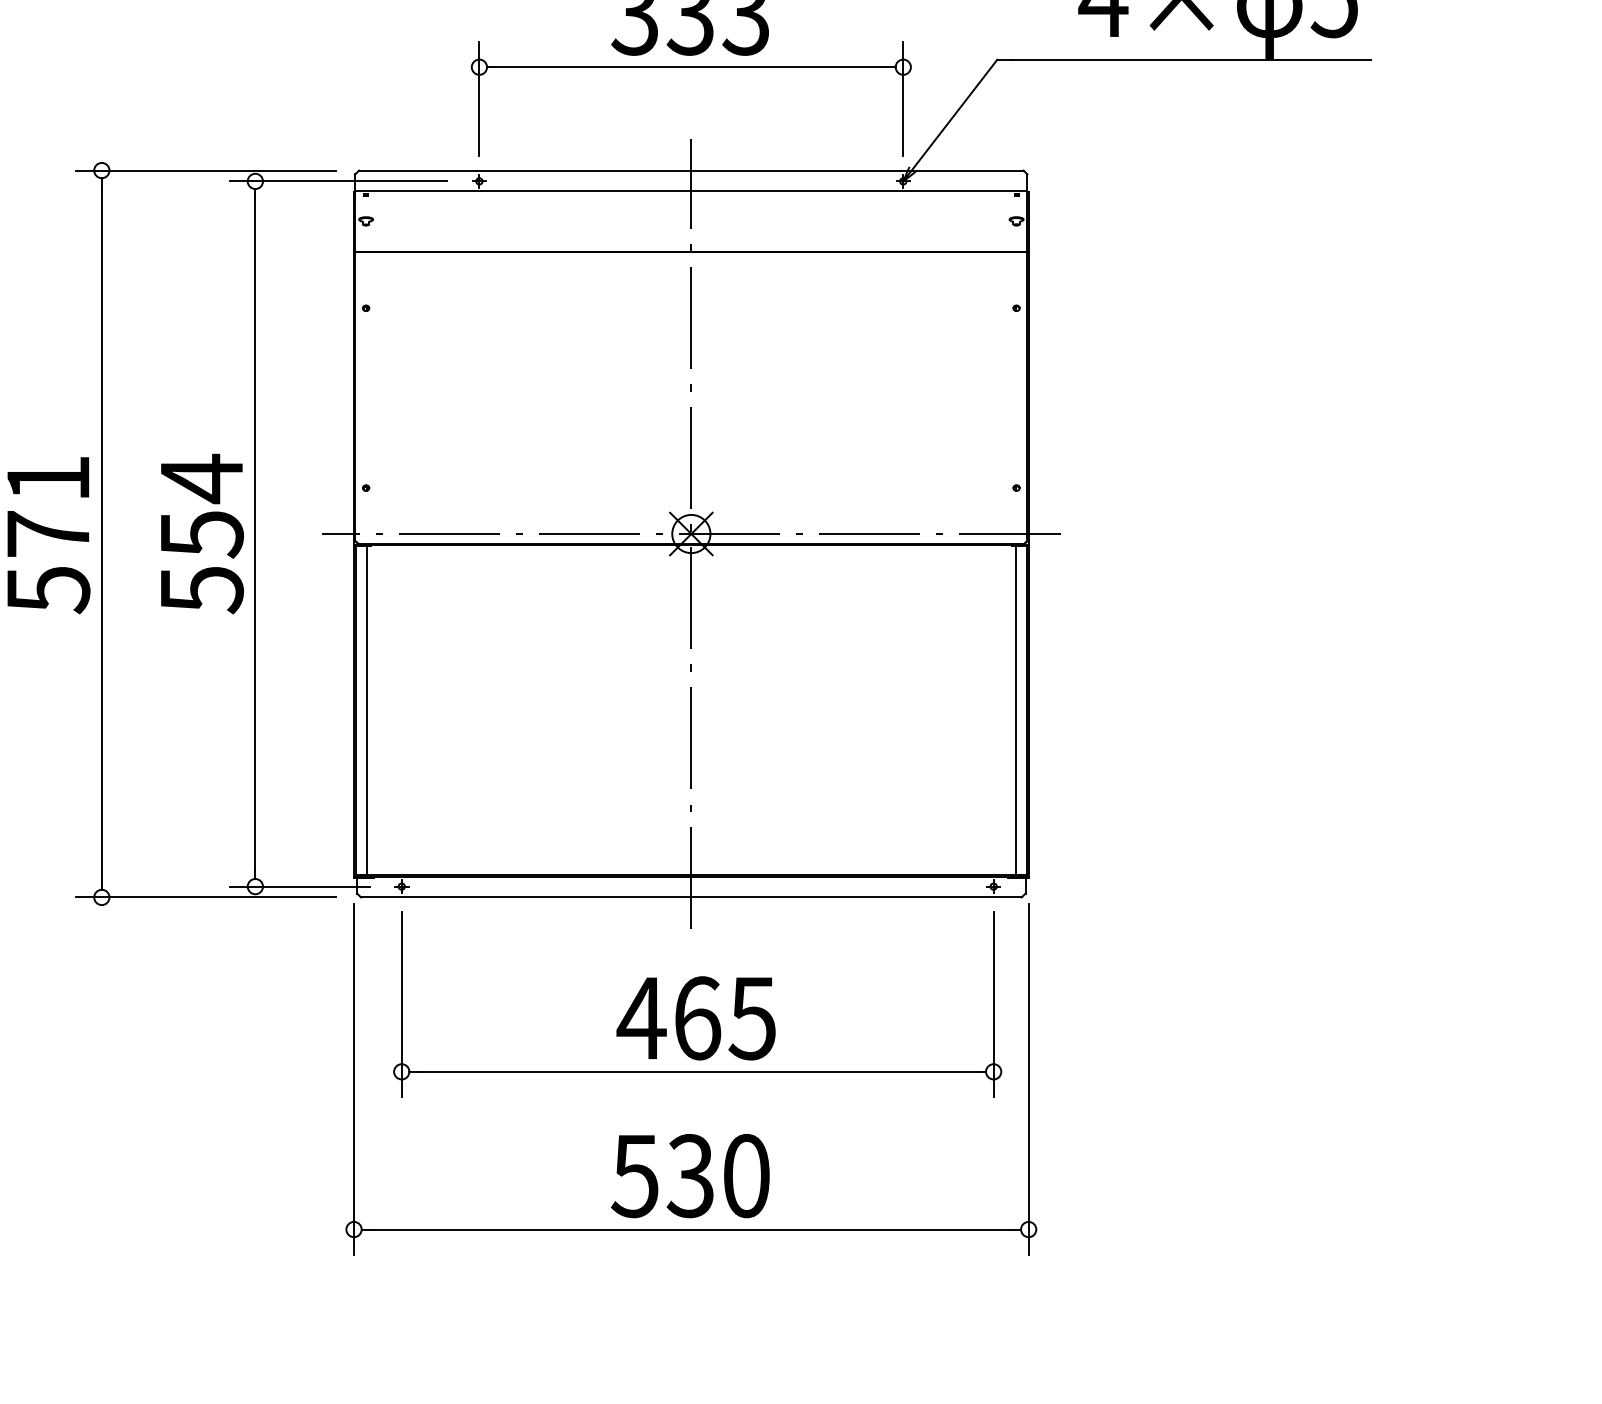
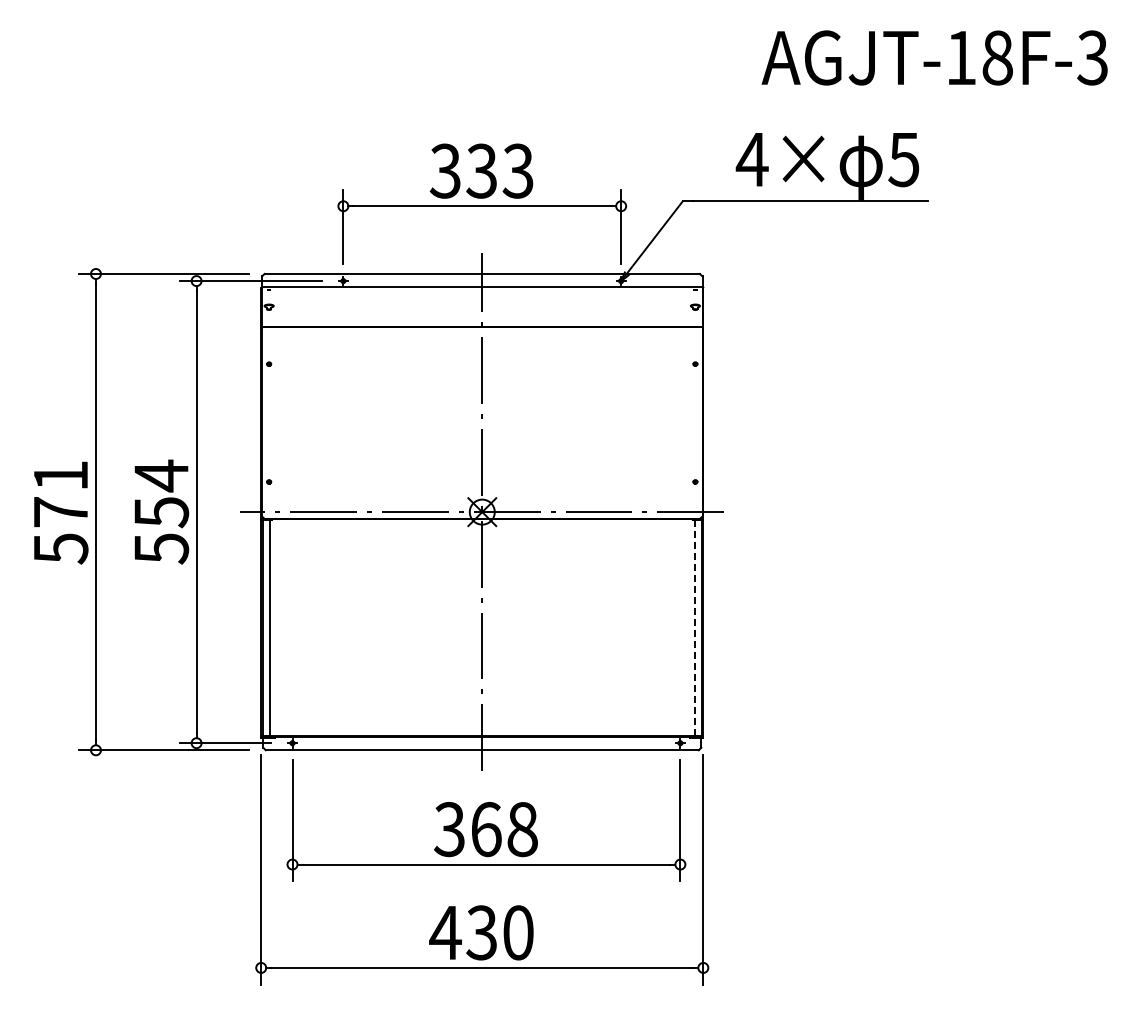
line: (1016, 710) -> (695, 627), solid -> dashed
text: (696, 1018) -> (485, 829), 465 -> 368
text: (635, 1177) -> (445, 933), 530 -> 430

